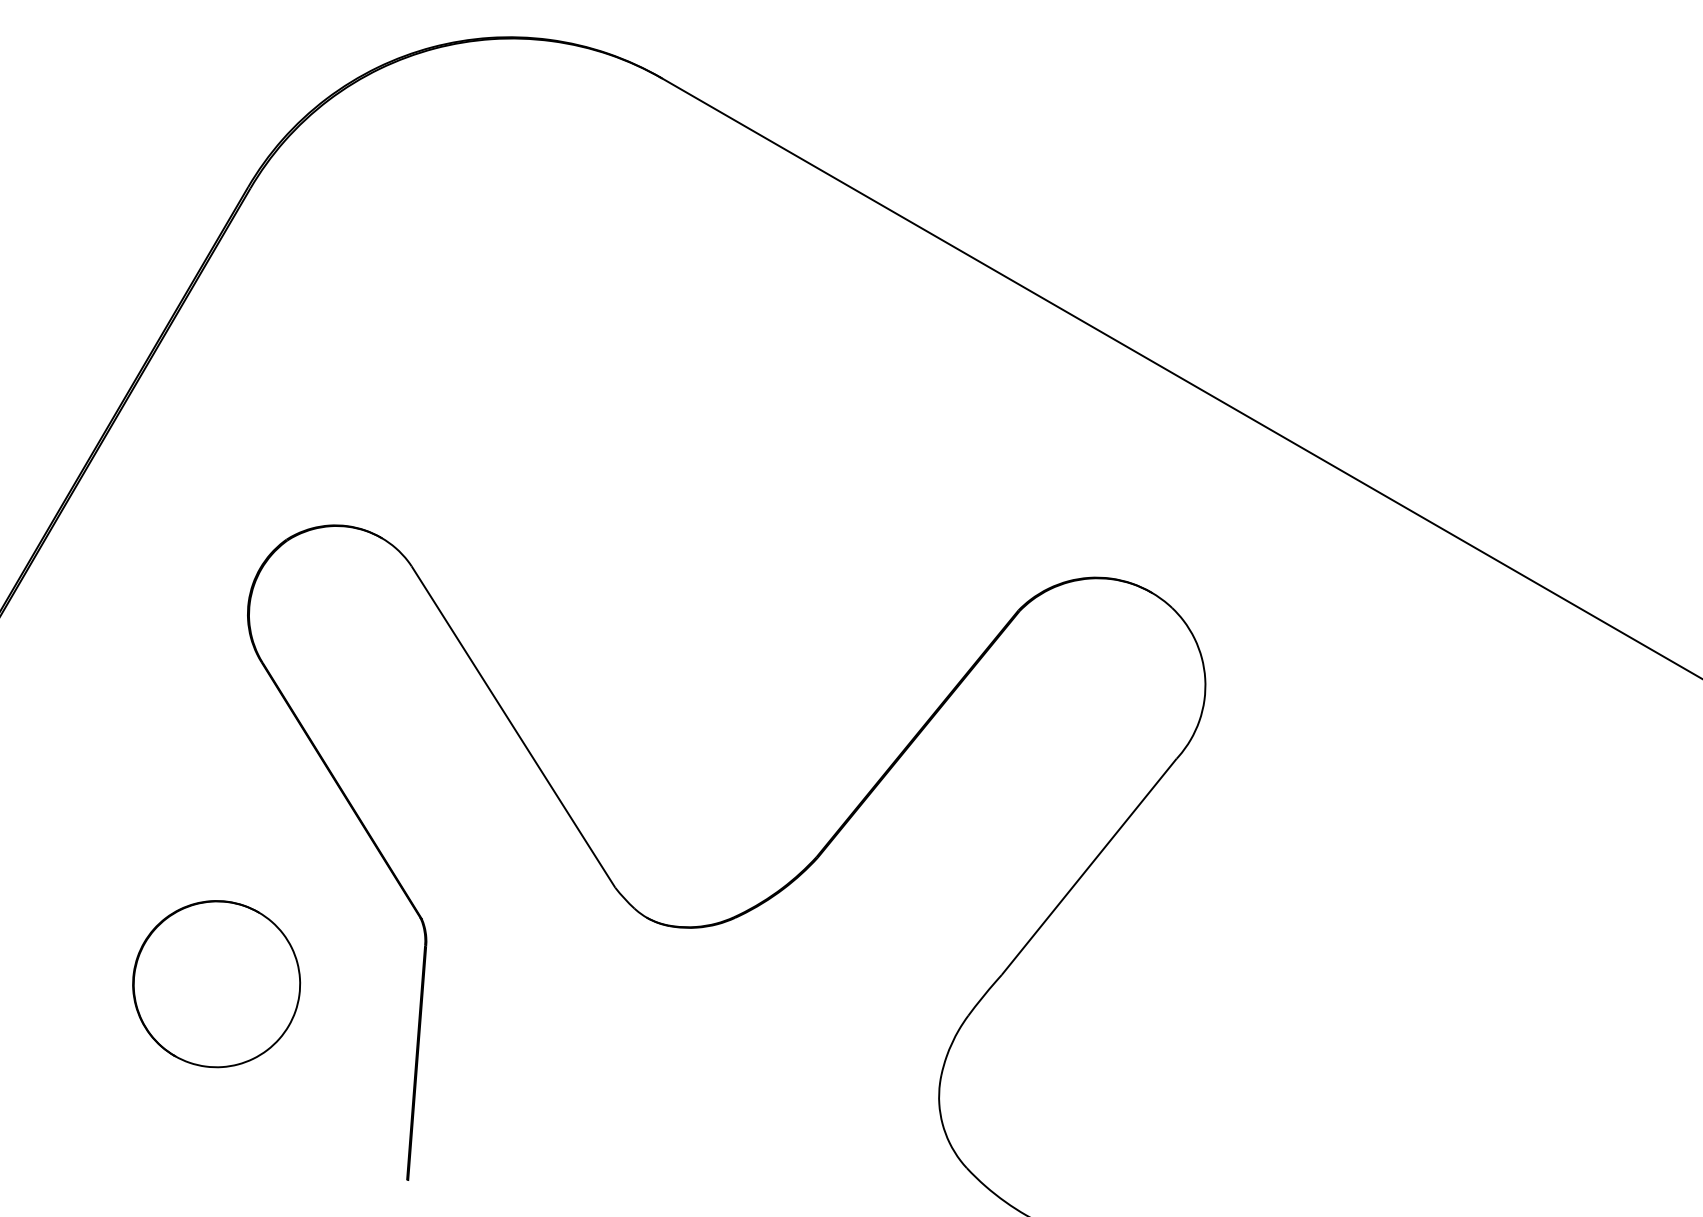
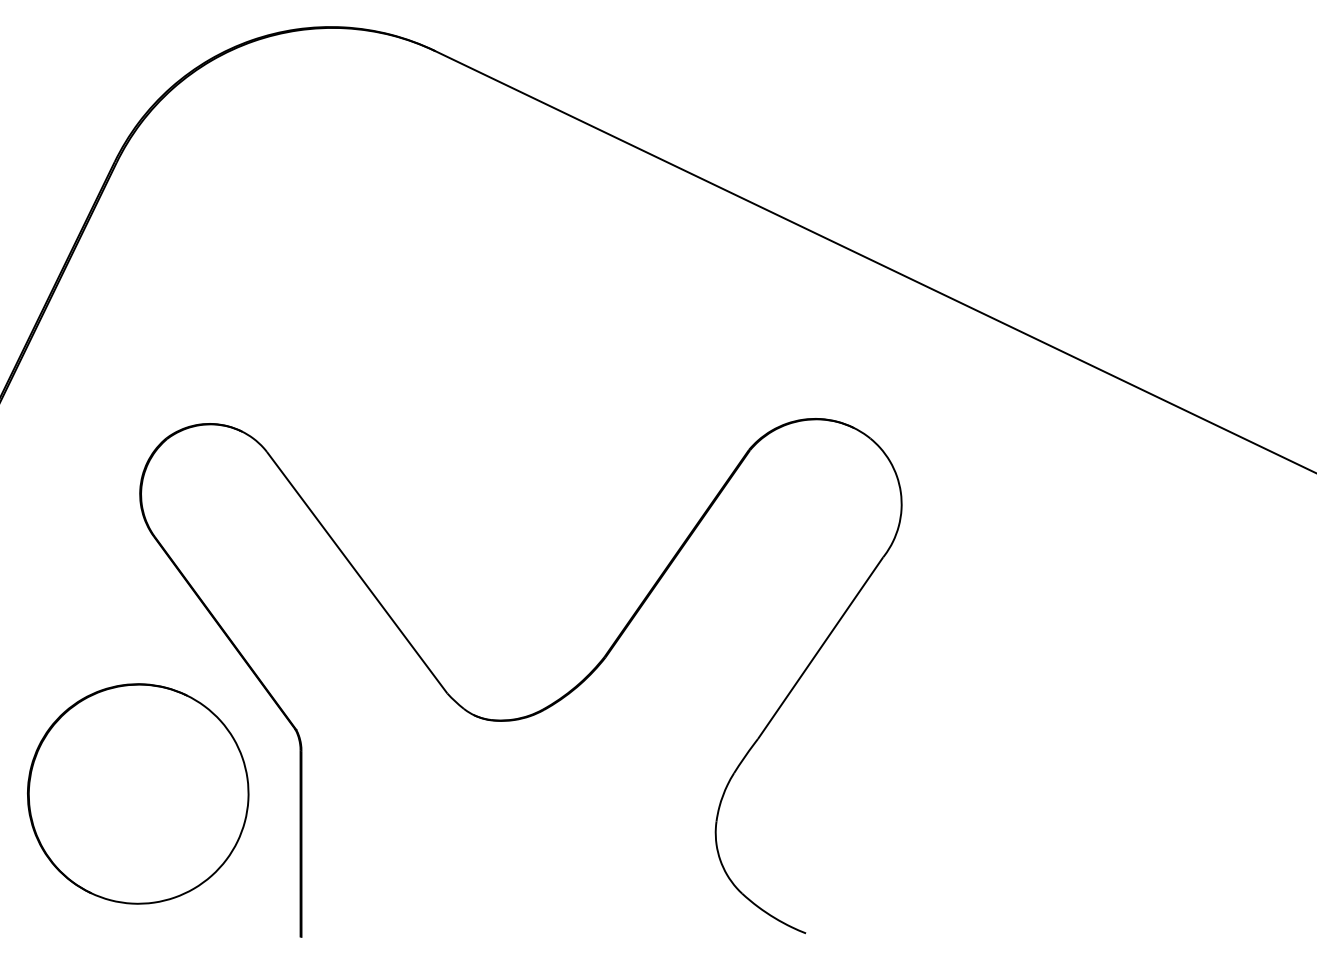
part: (216, 983) -> (138, 793), size x1.67

